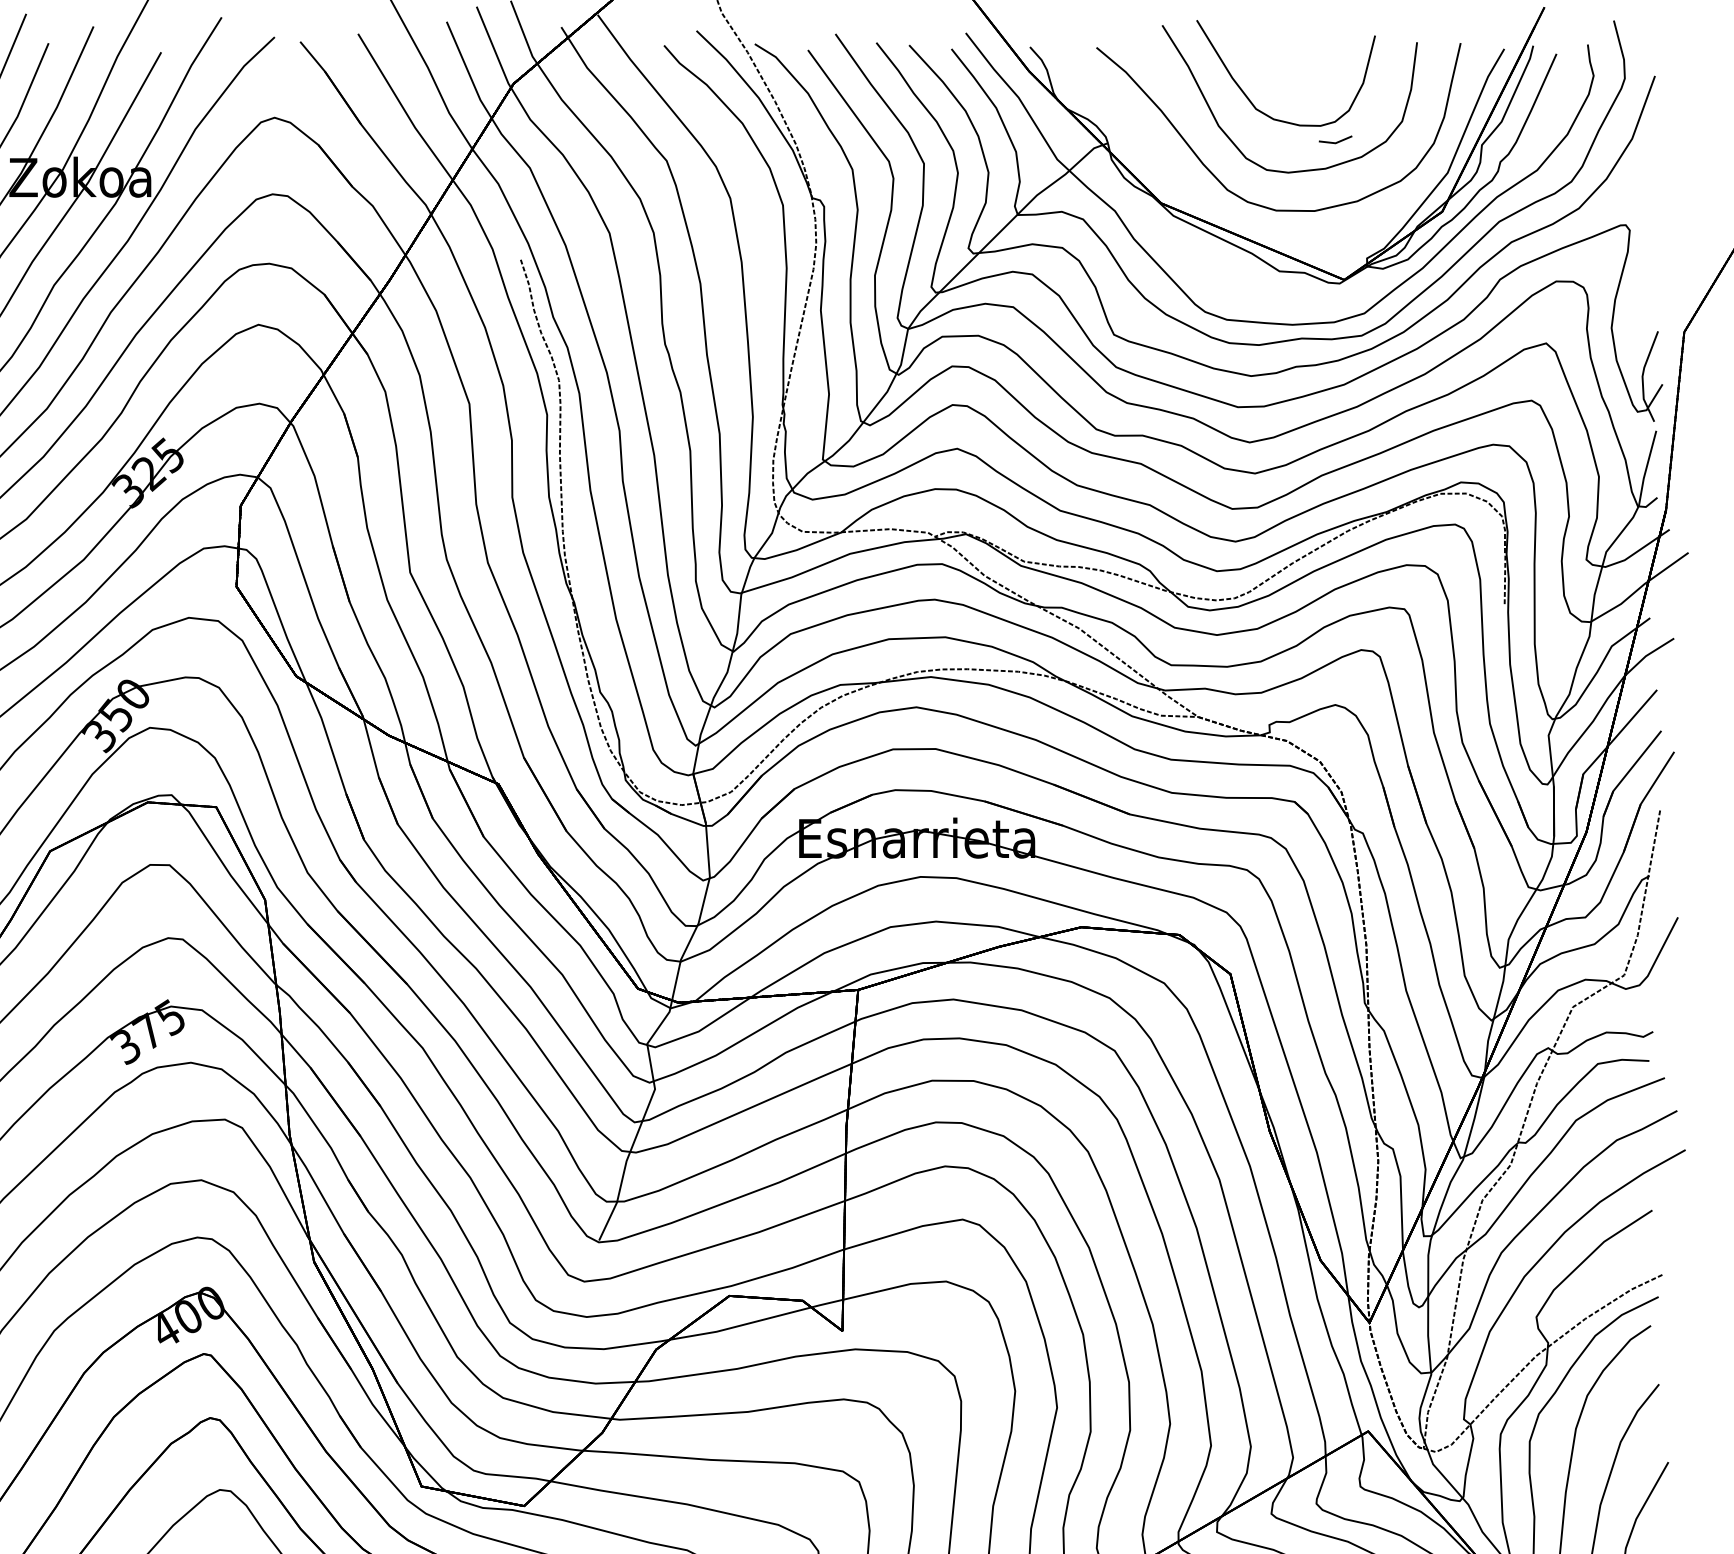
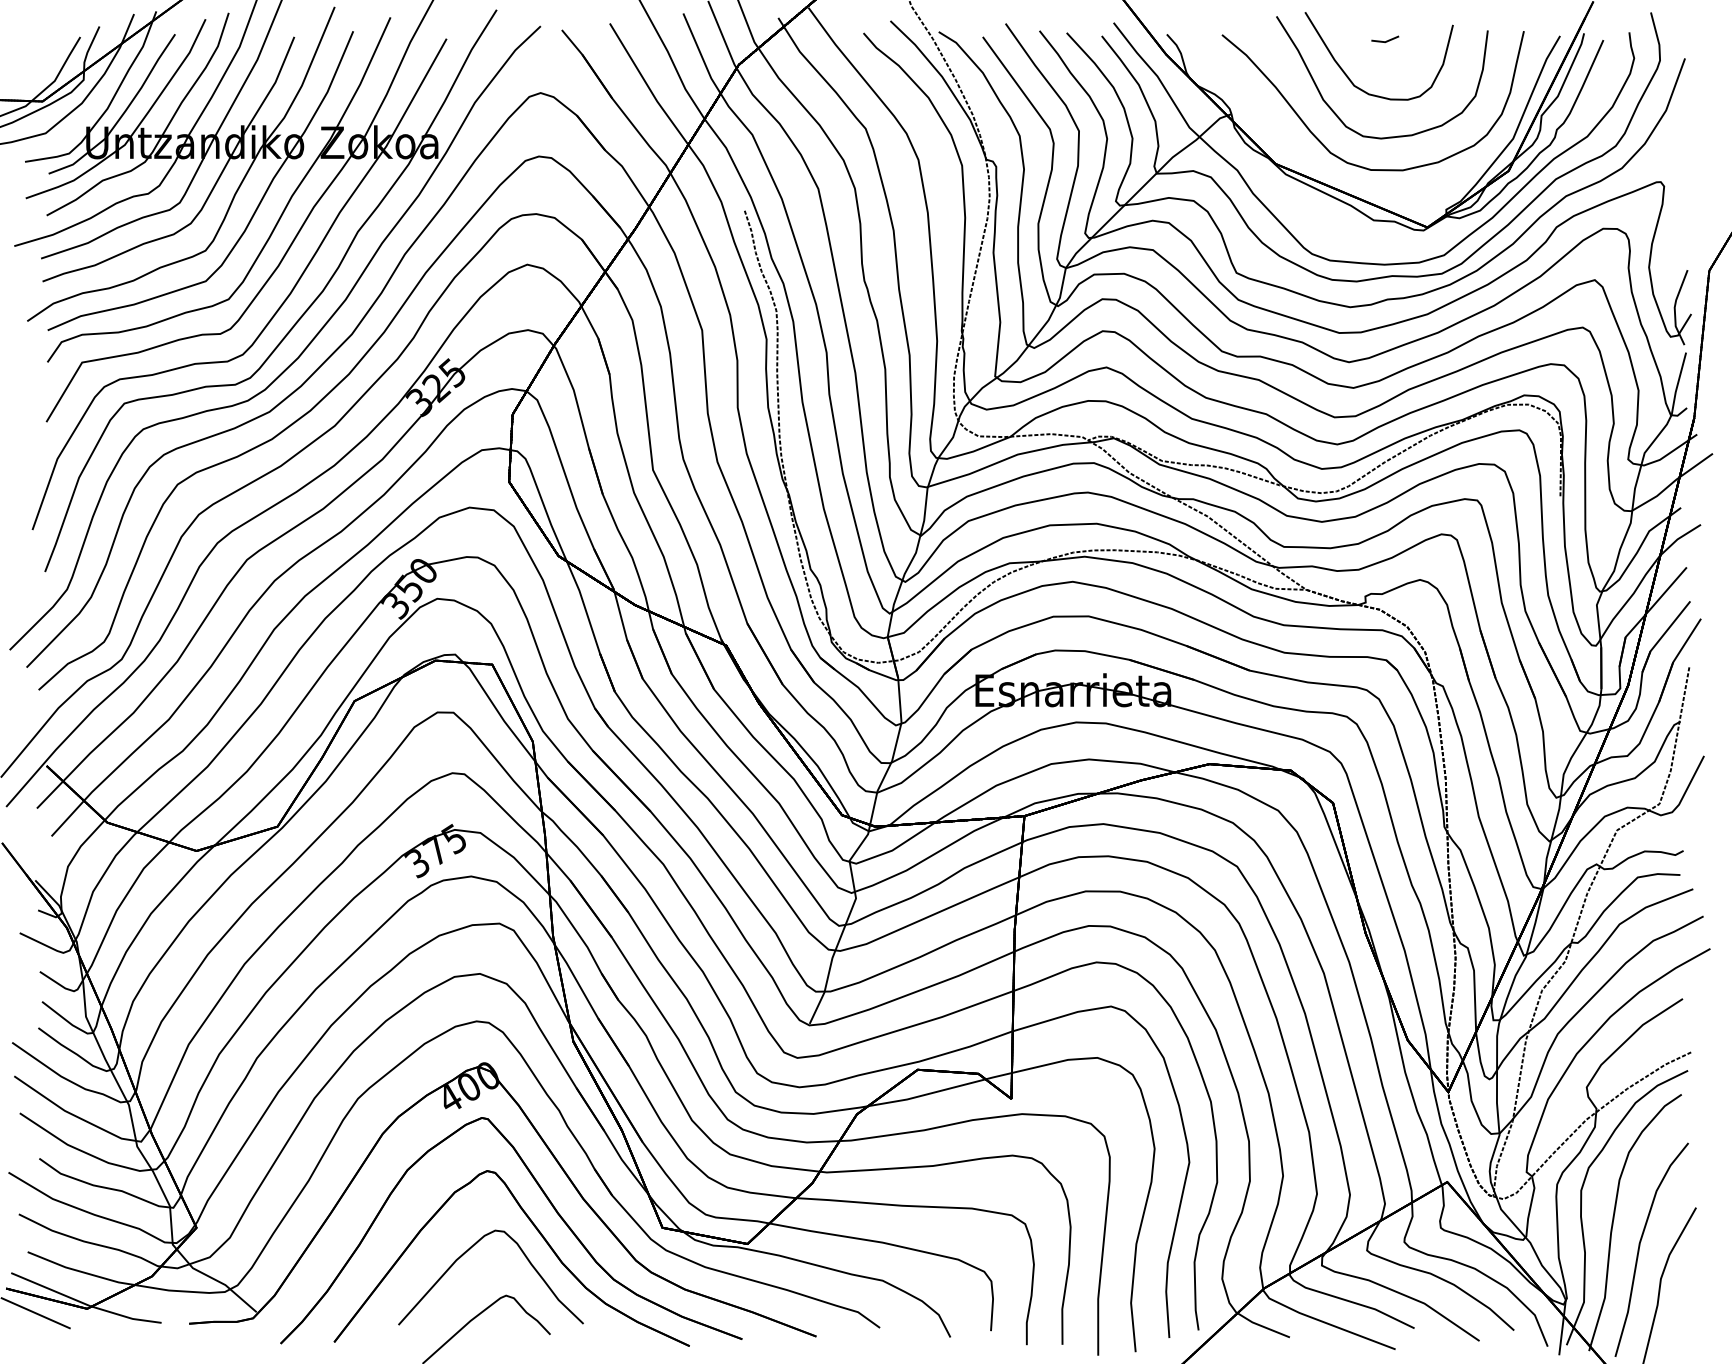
line: (1337, 141) -> (1386, 40), moved

